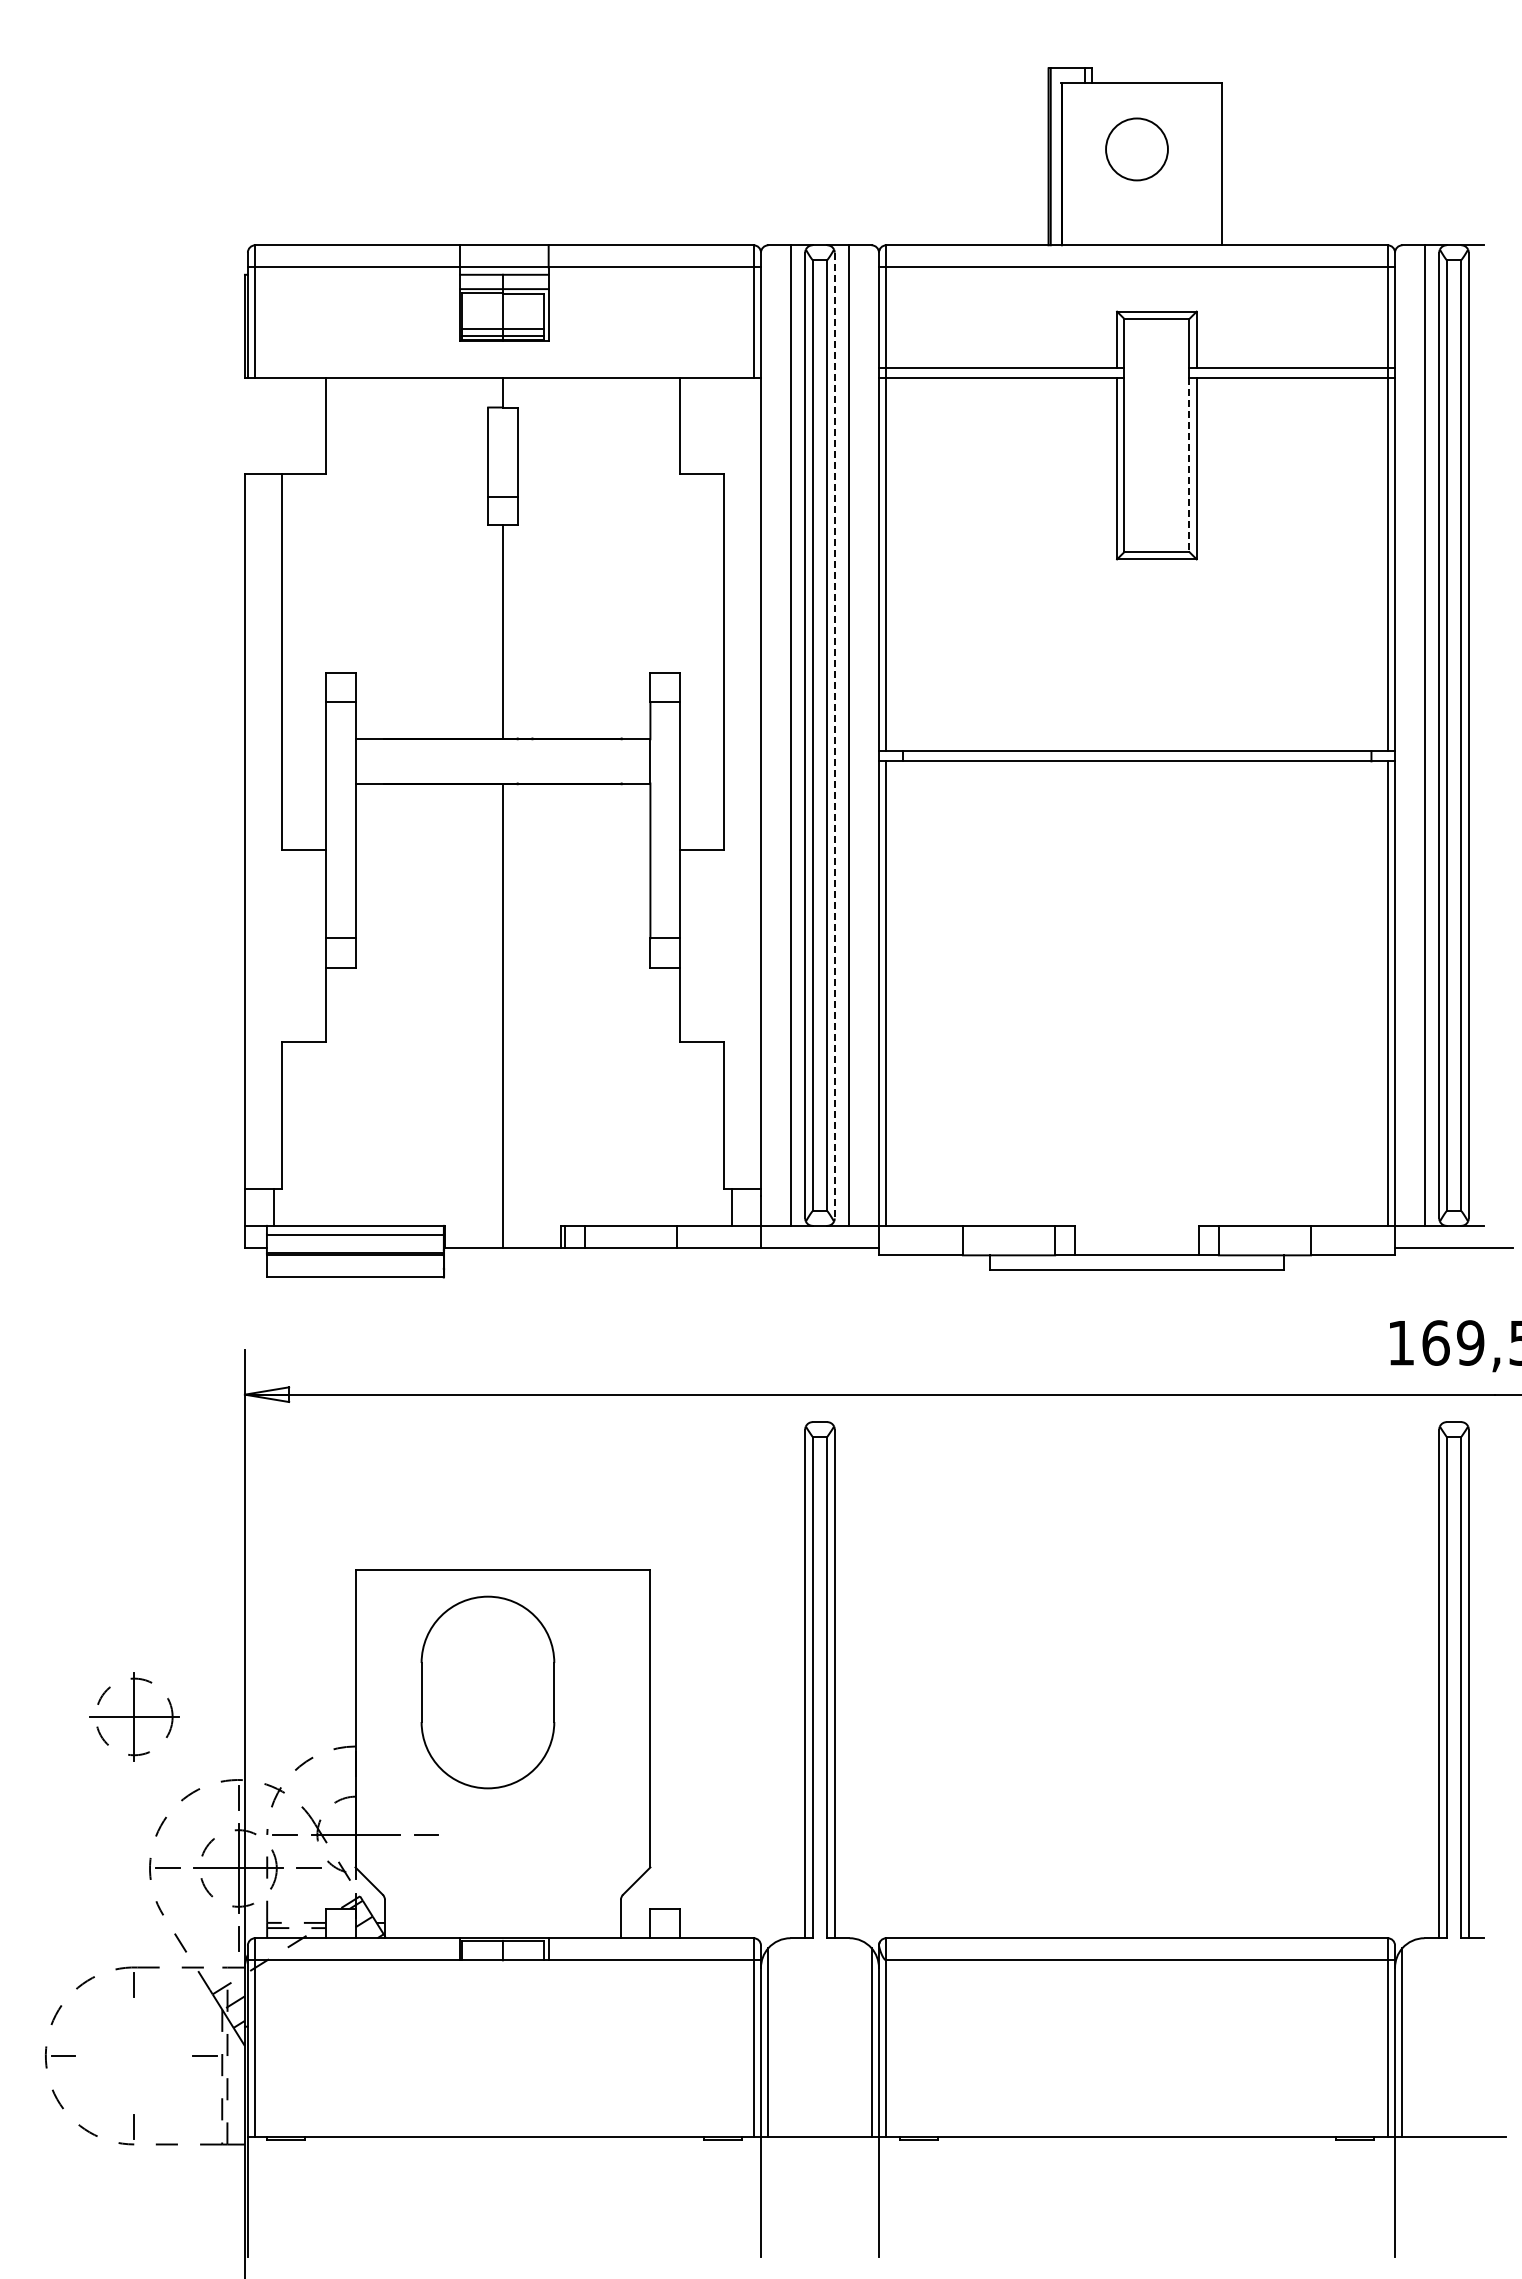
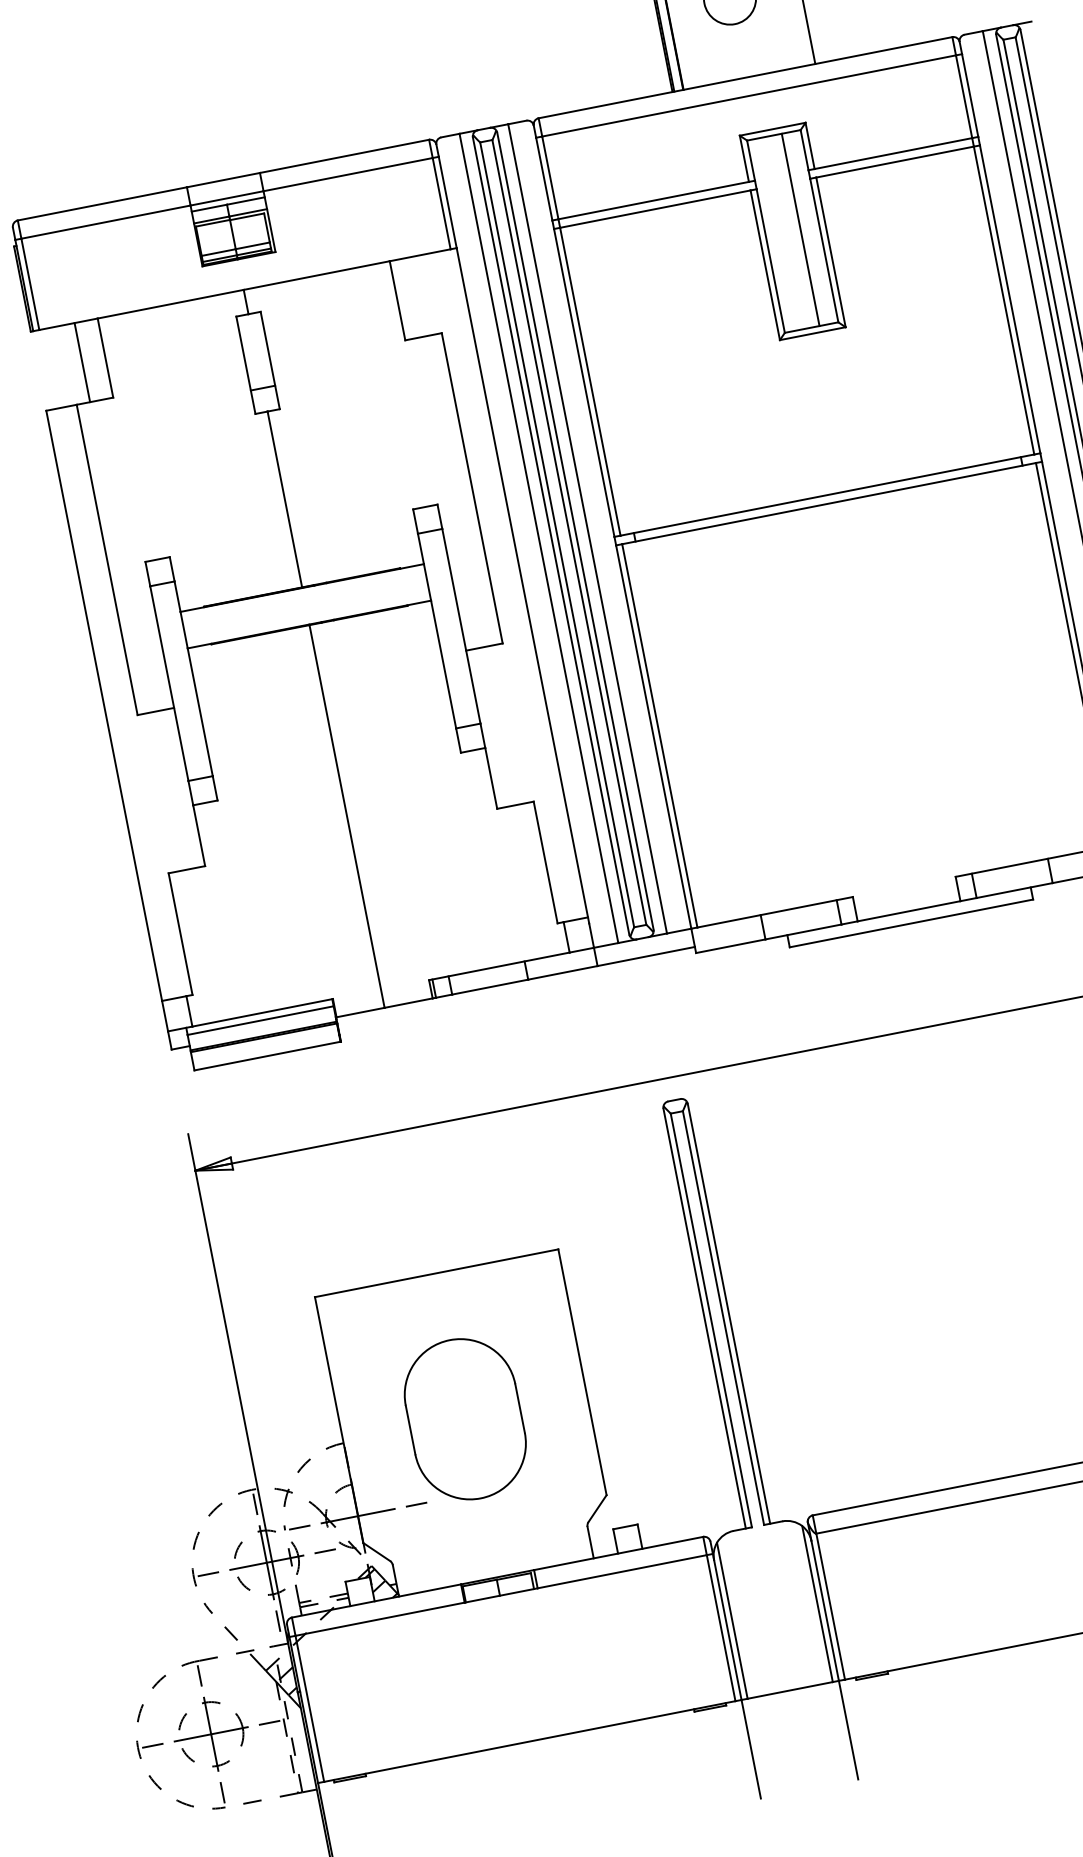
line: (298, 425) -> (82, 362), added
line: (1166, 435) -> (800, 229), added
line: (1189, 465) -> (824, 250), dashed -> solid
line: (834, 735) -> (575, 531), dashed -> solid
part: (487, 1692) -> (464, 1419), moved
part: (134, 1716) -> (211, 1733), moved

